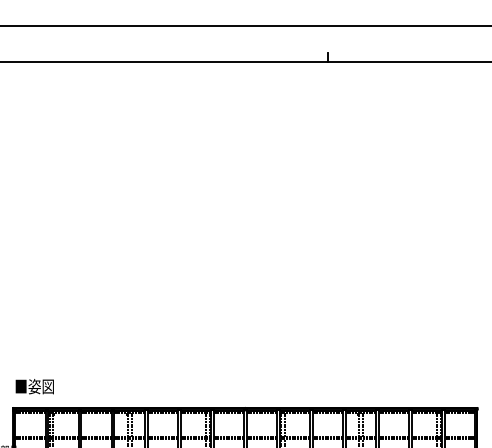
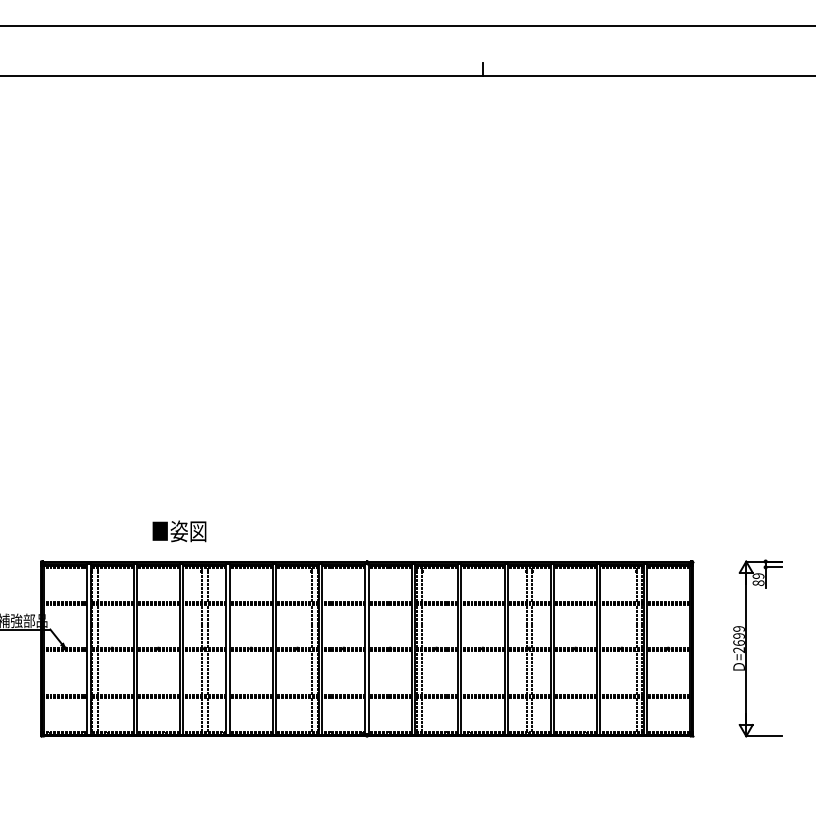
text: (34, 386) -> (179, 531), moved

